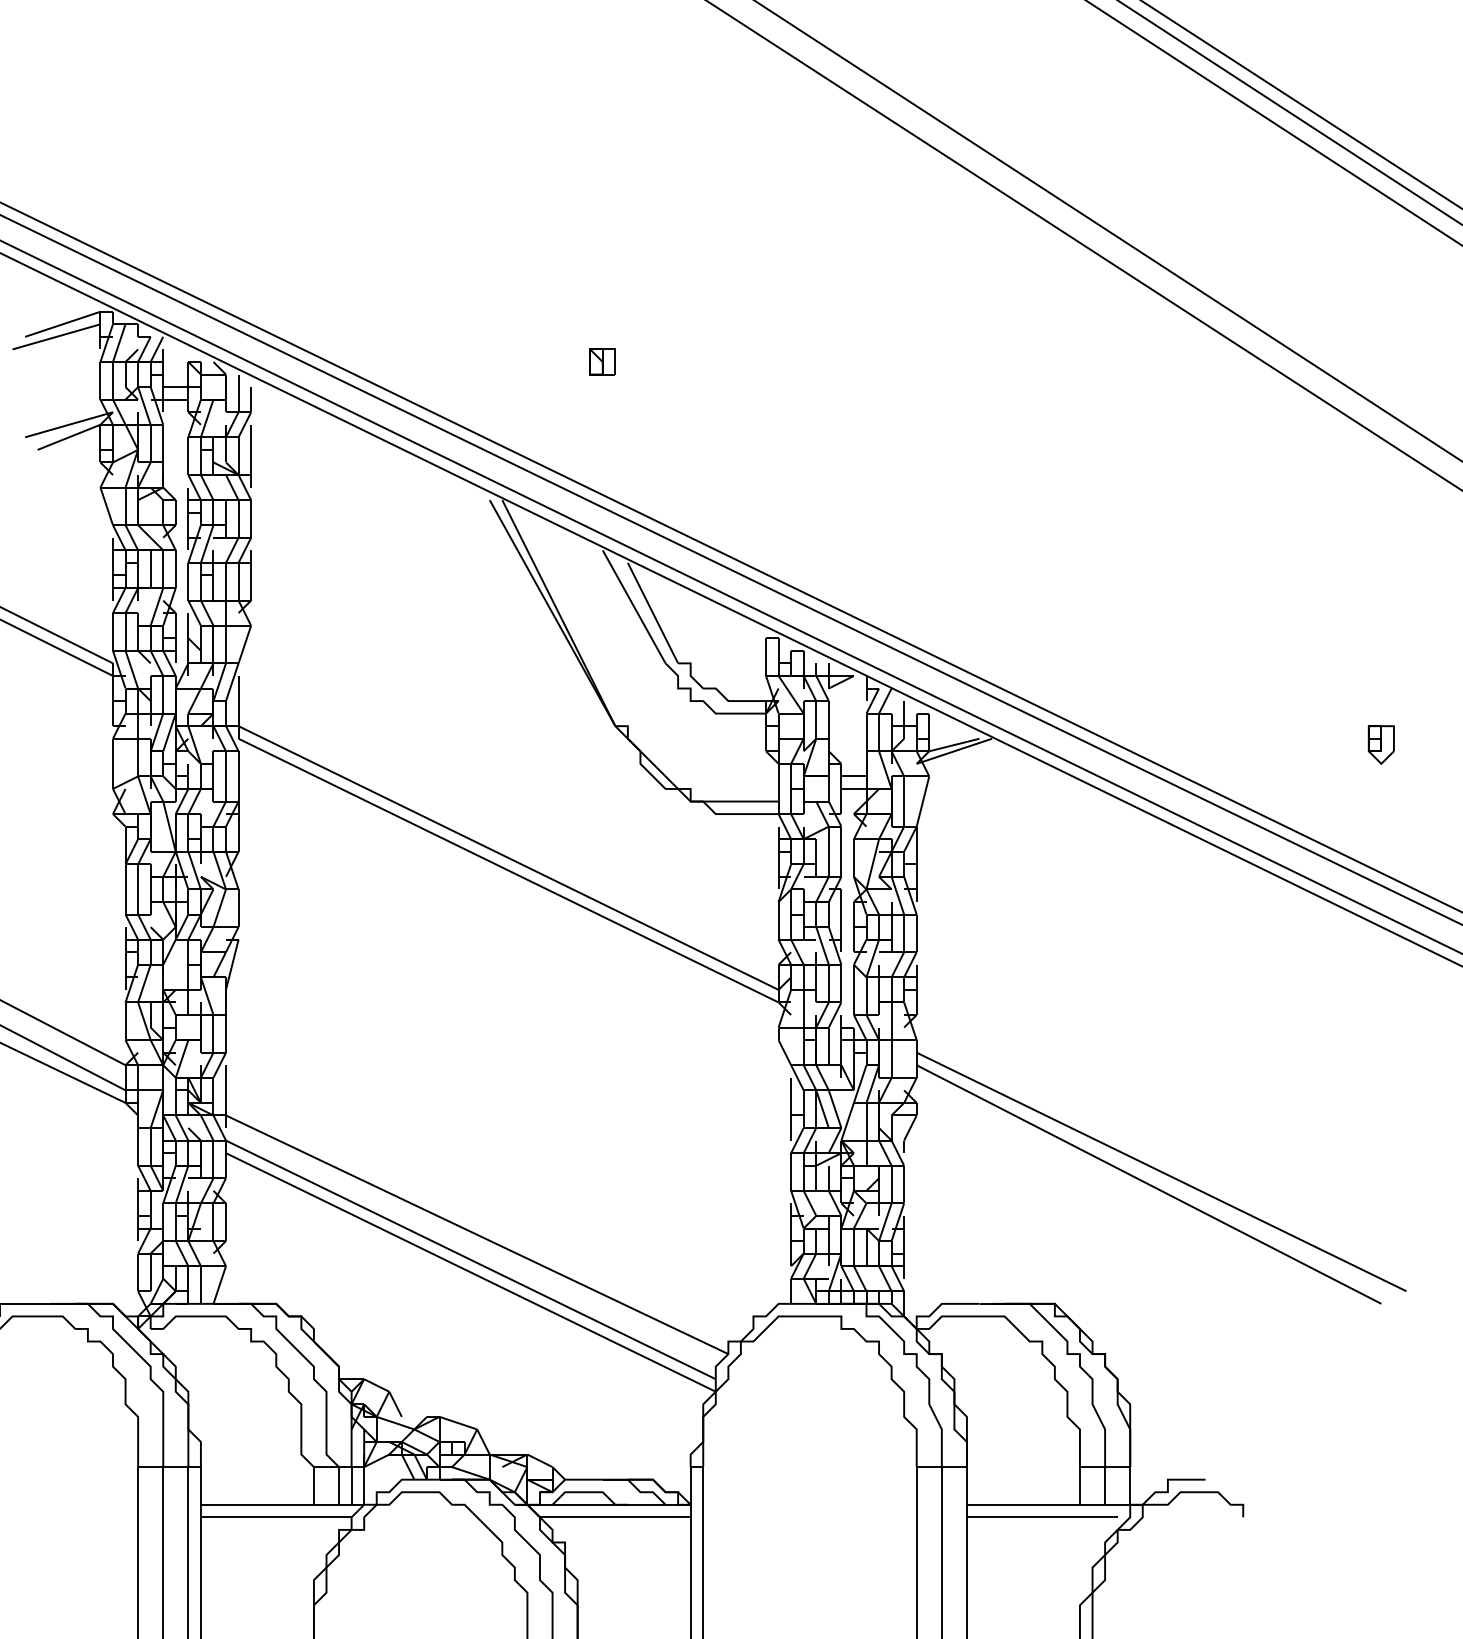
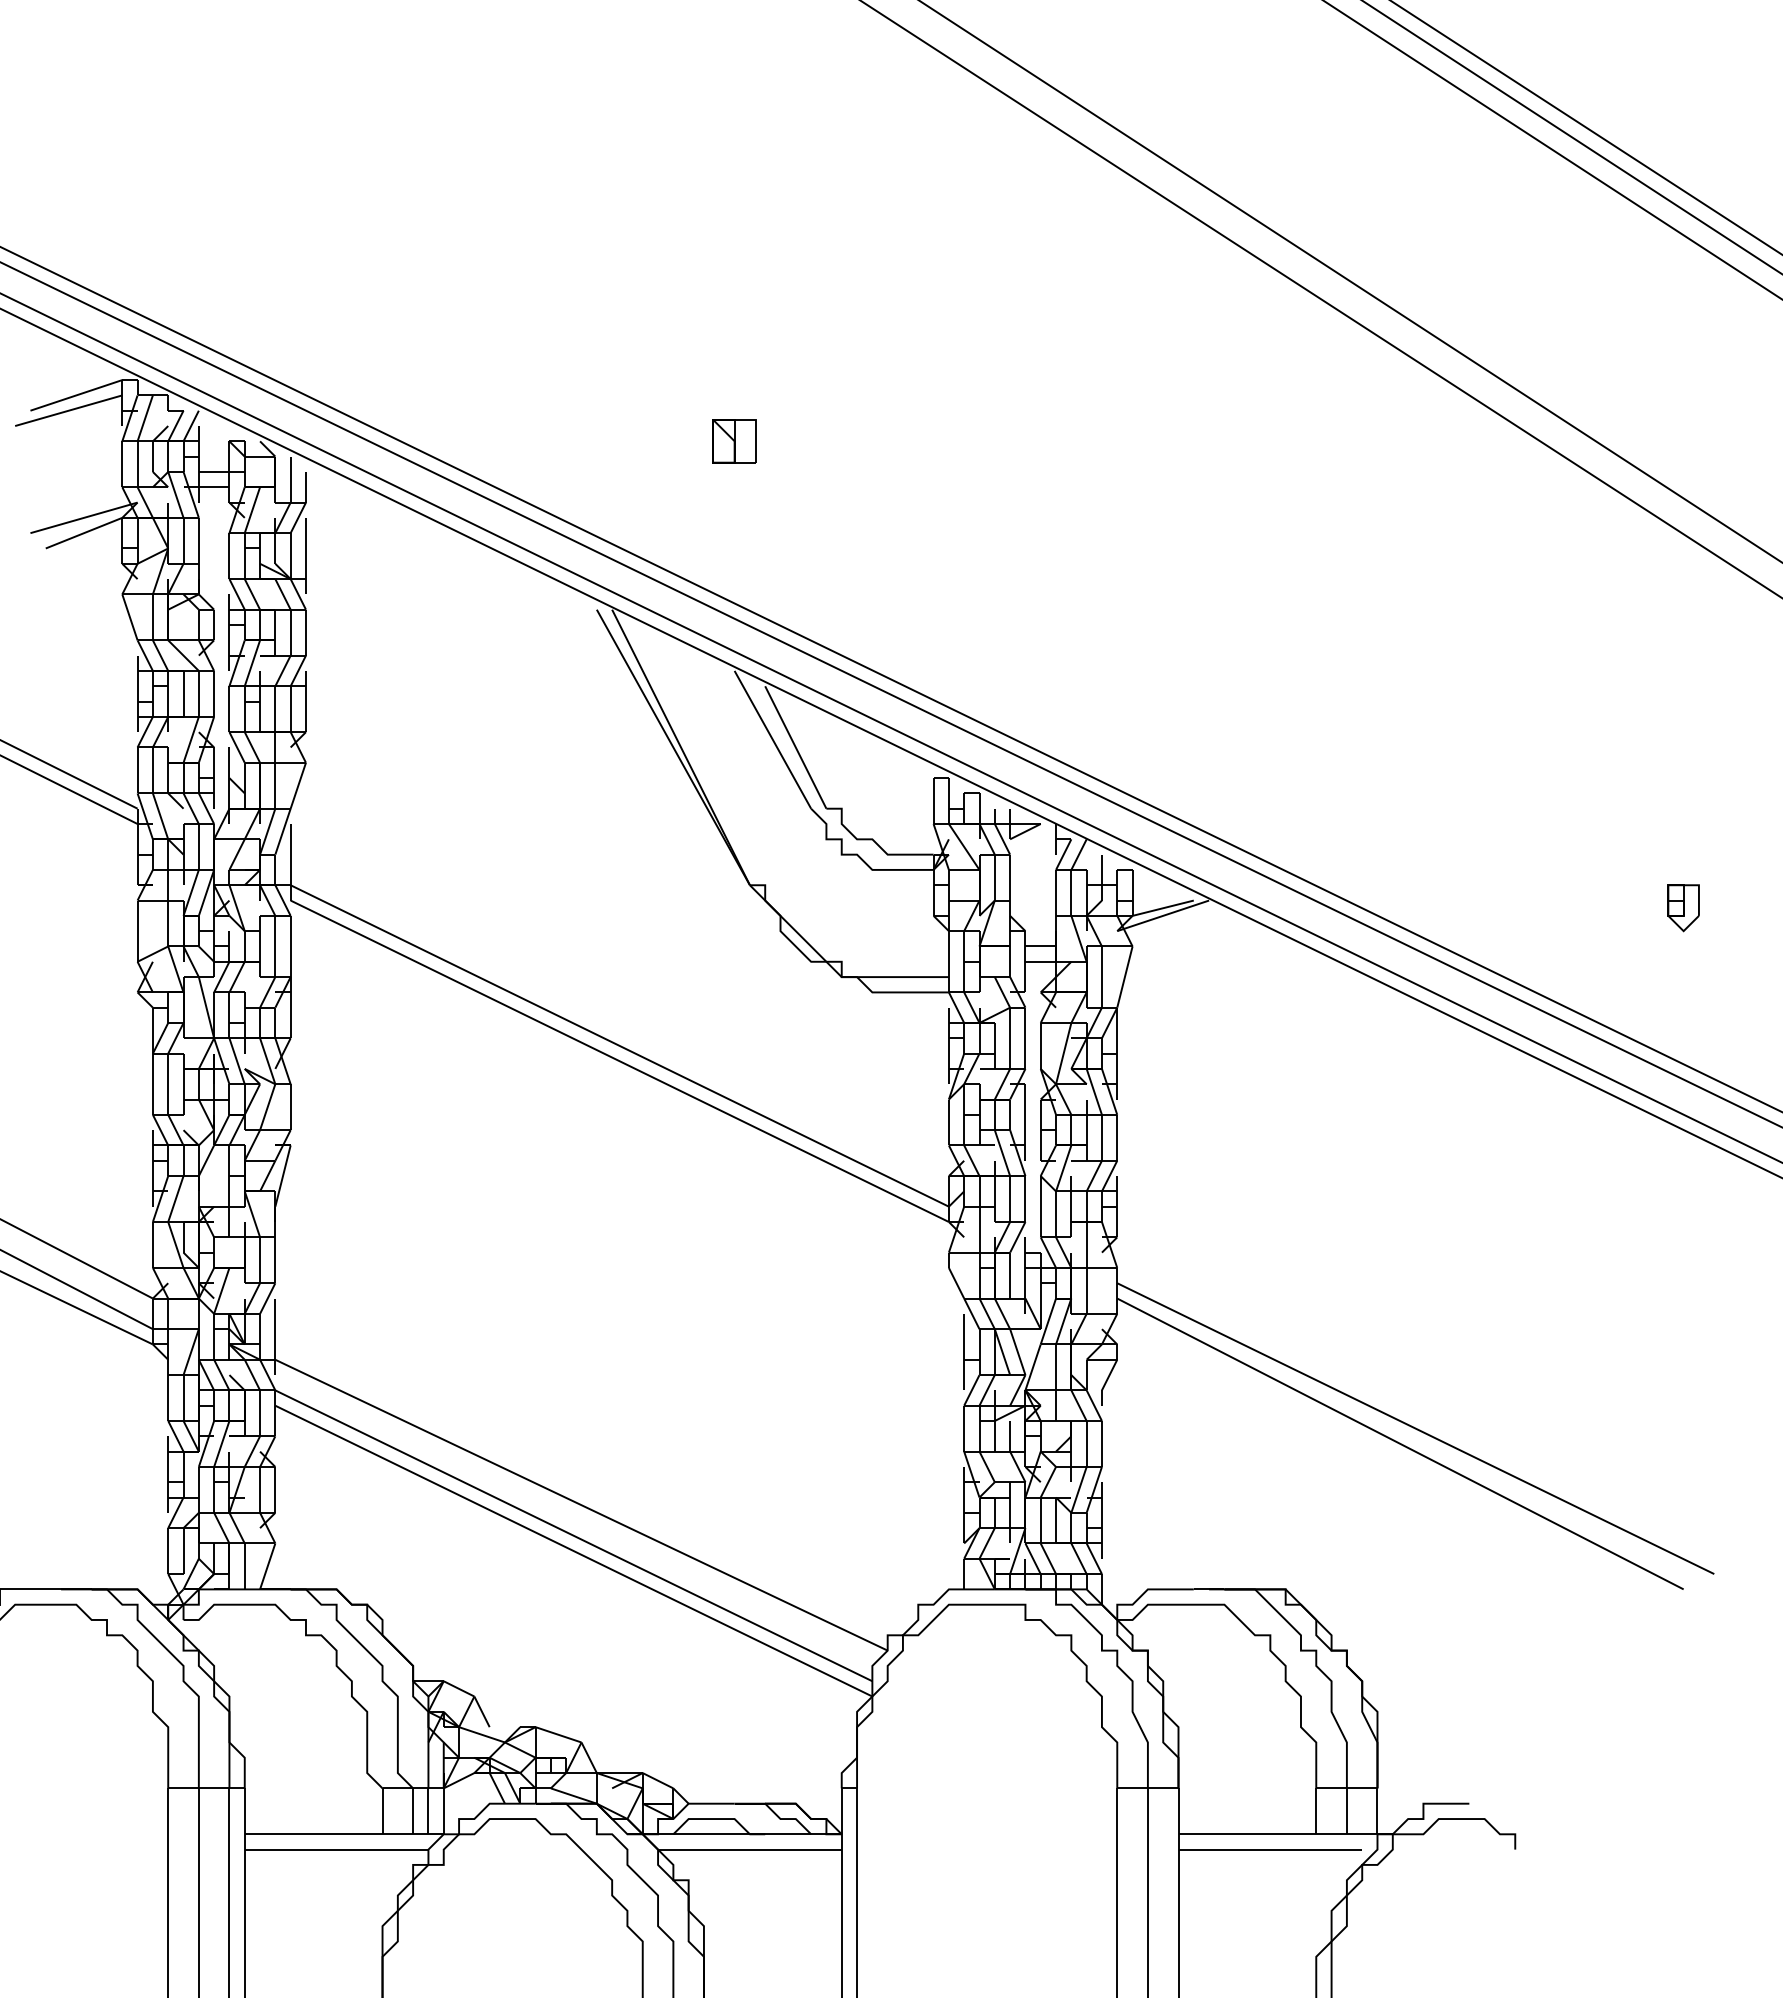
part: (602, 362) -> (734, 441), size x1.4

